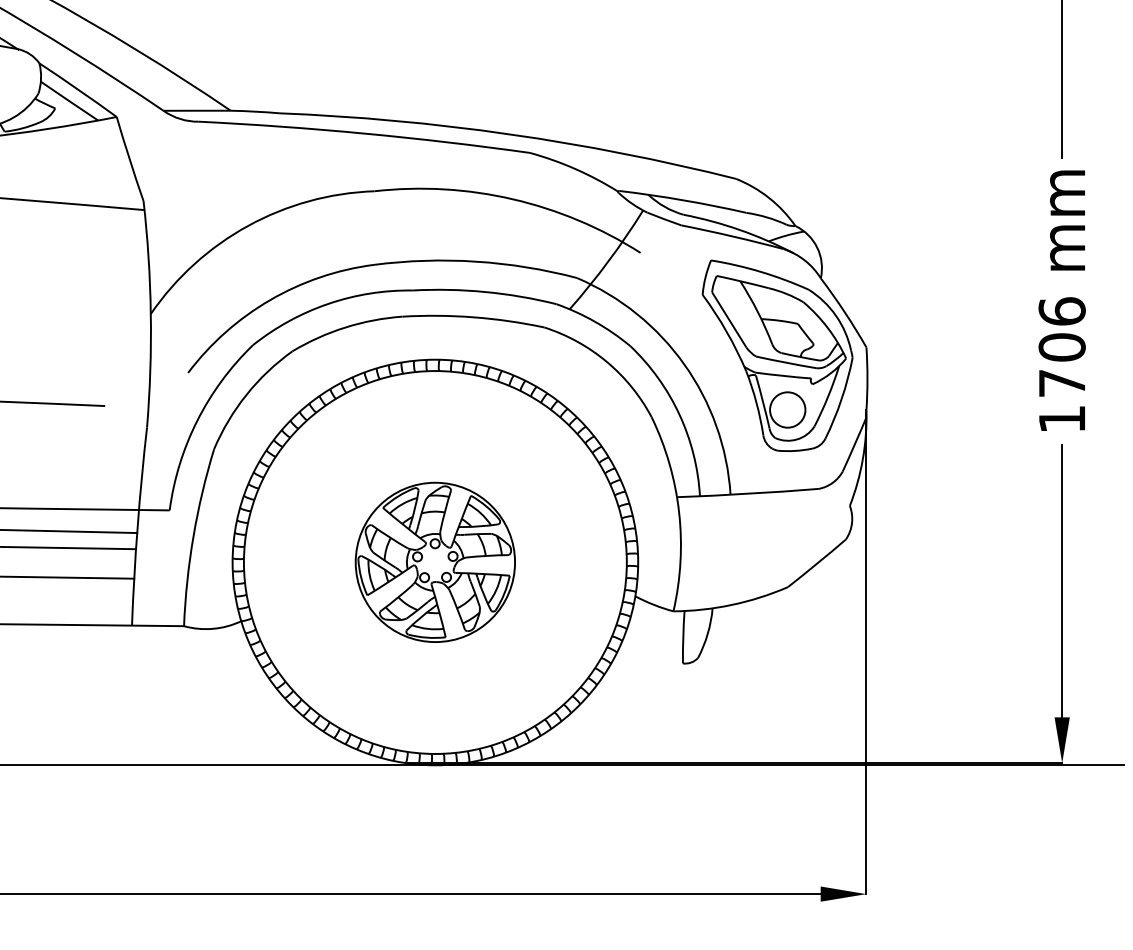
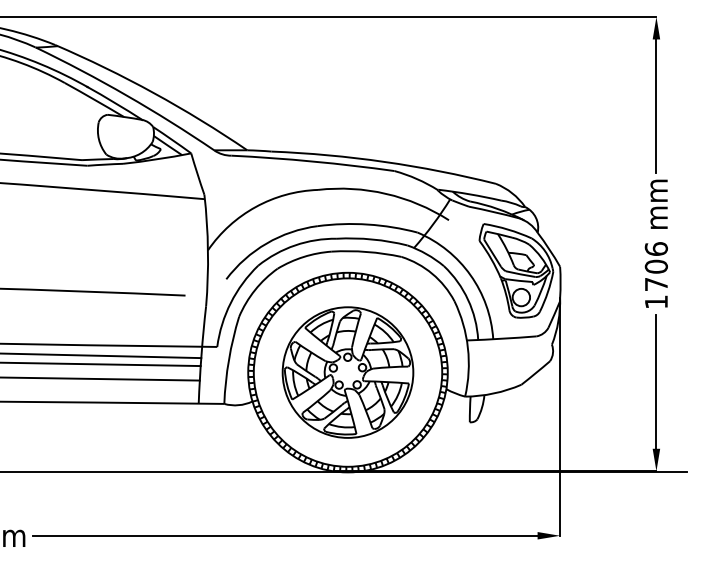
part: (434, 562) -> (347, 372), size x1.67

